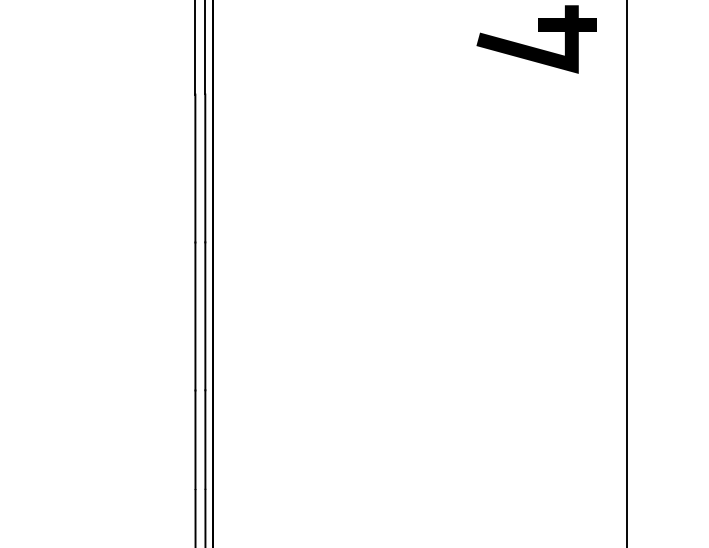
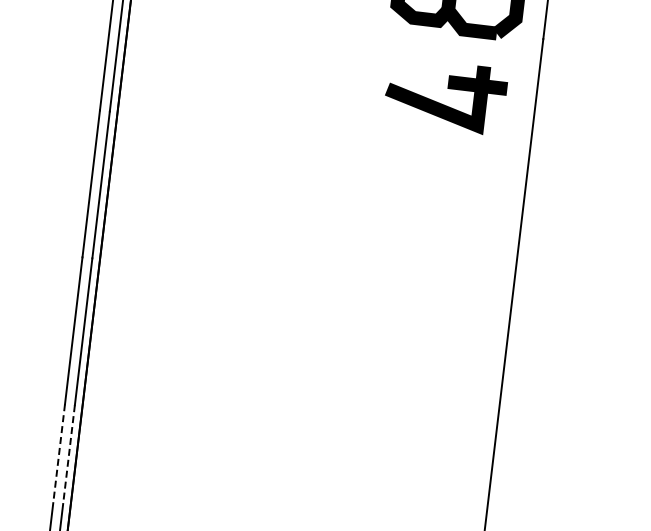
line: (195, 440) -> (59, 453), solid -> dashed
line: (205, 440) -> (69, 455), solid -> dashed

